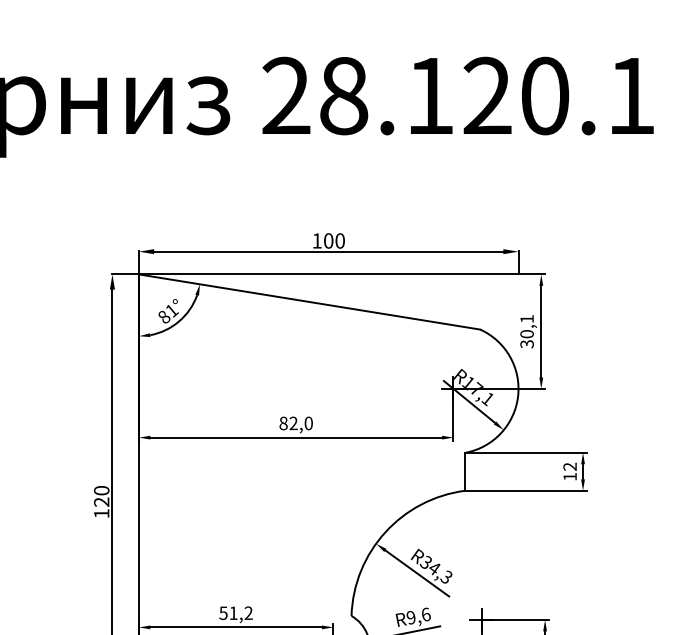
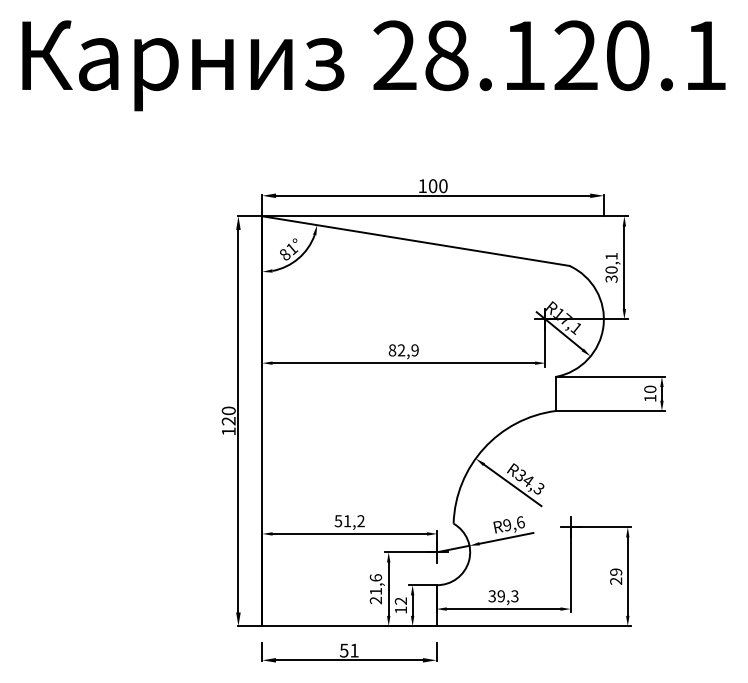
text: (308, 423) -> (414, 350), 82,0 -> 82,9
text: (570, 466) -> (650, 389), 12 -> 10

